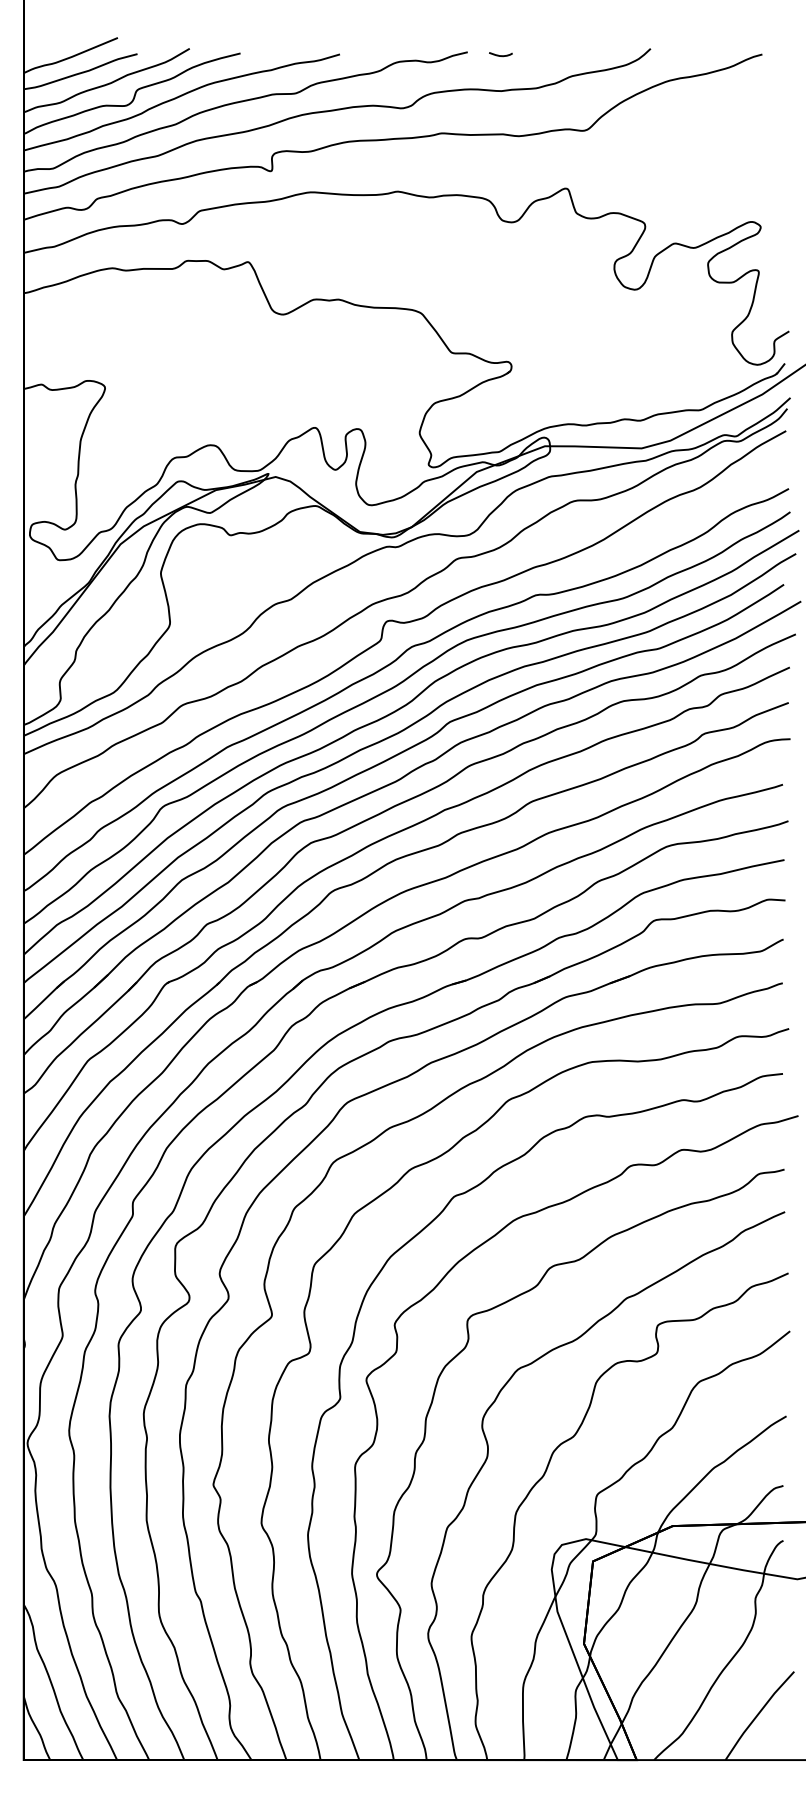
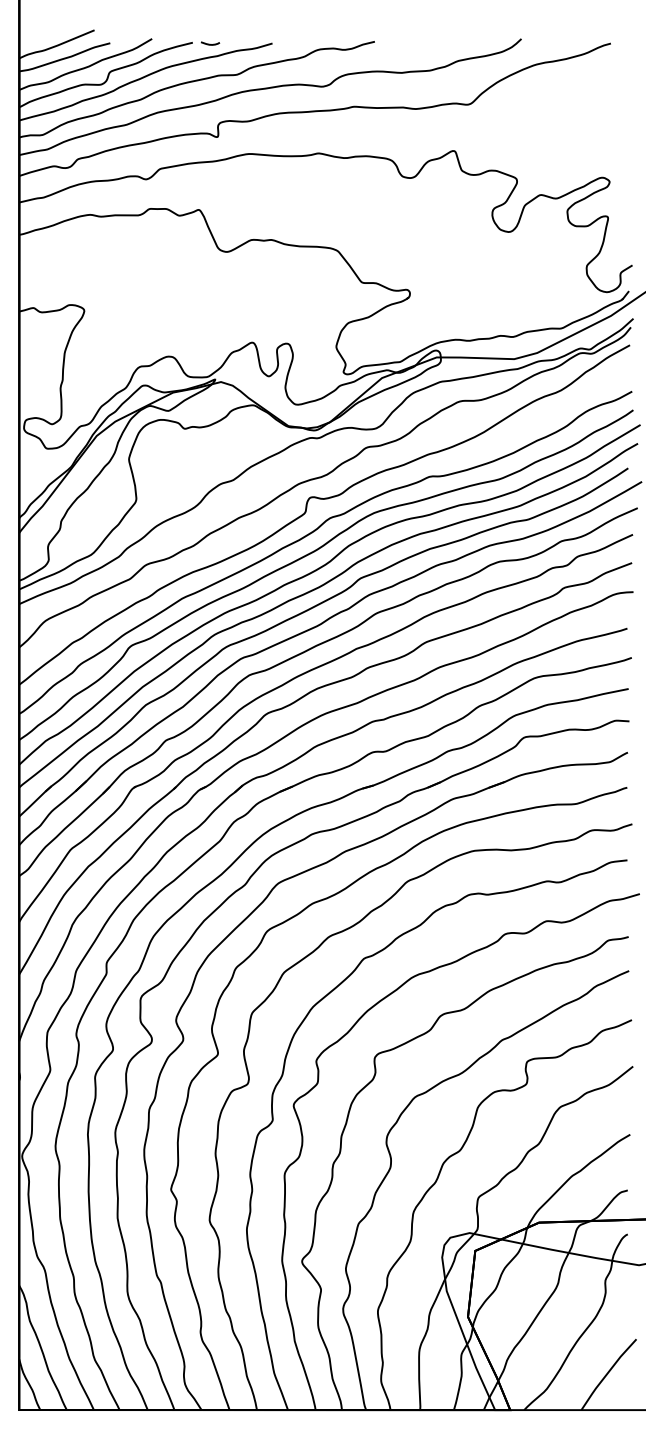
curve: (499, 54) -> (209, 43), moved

